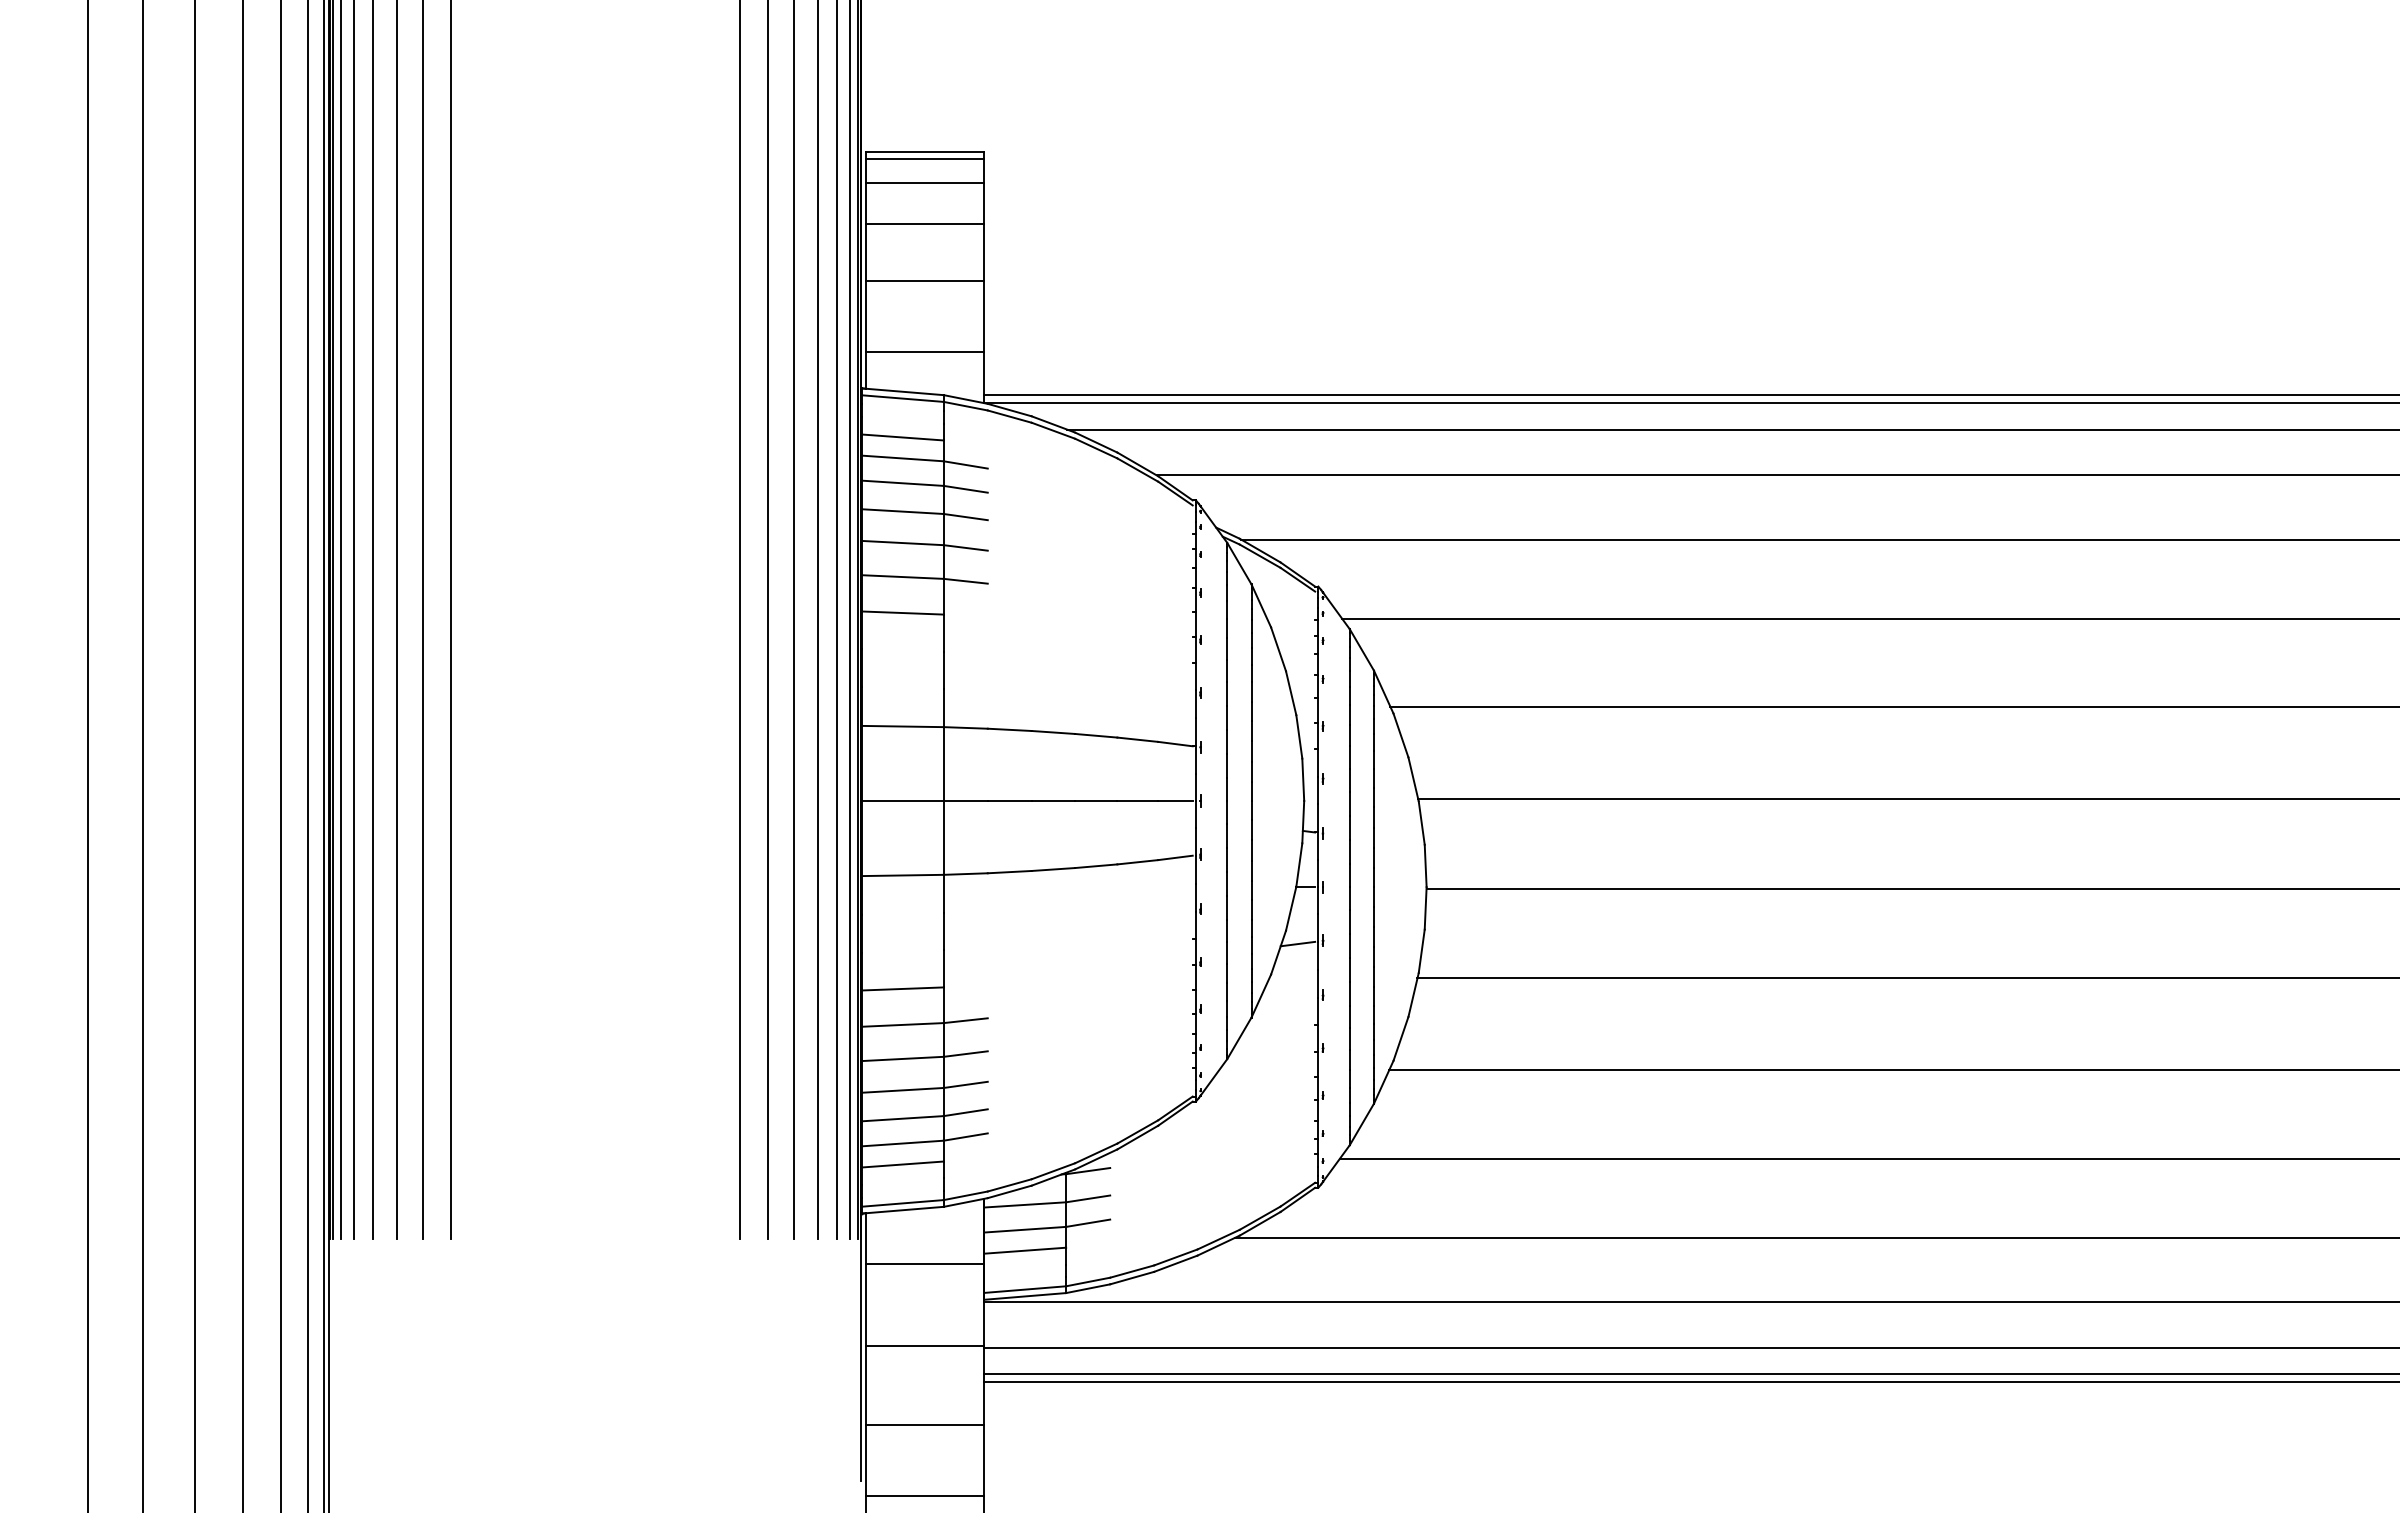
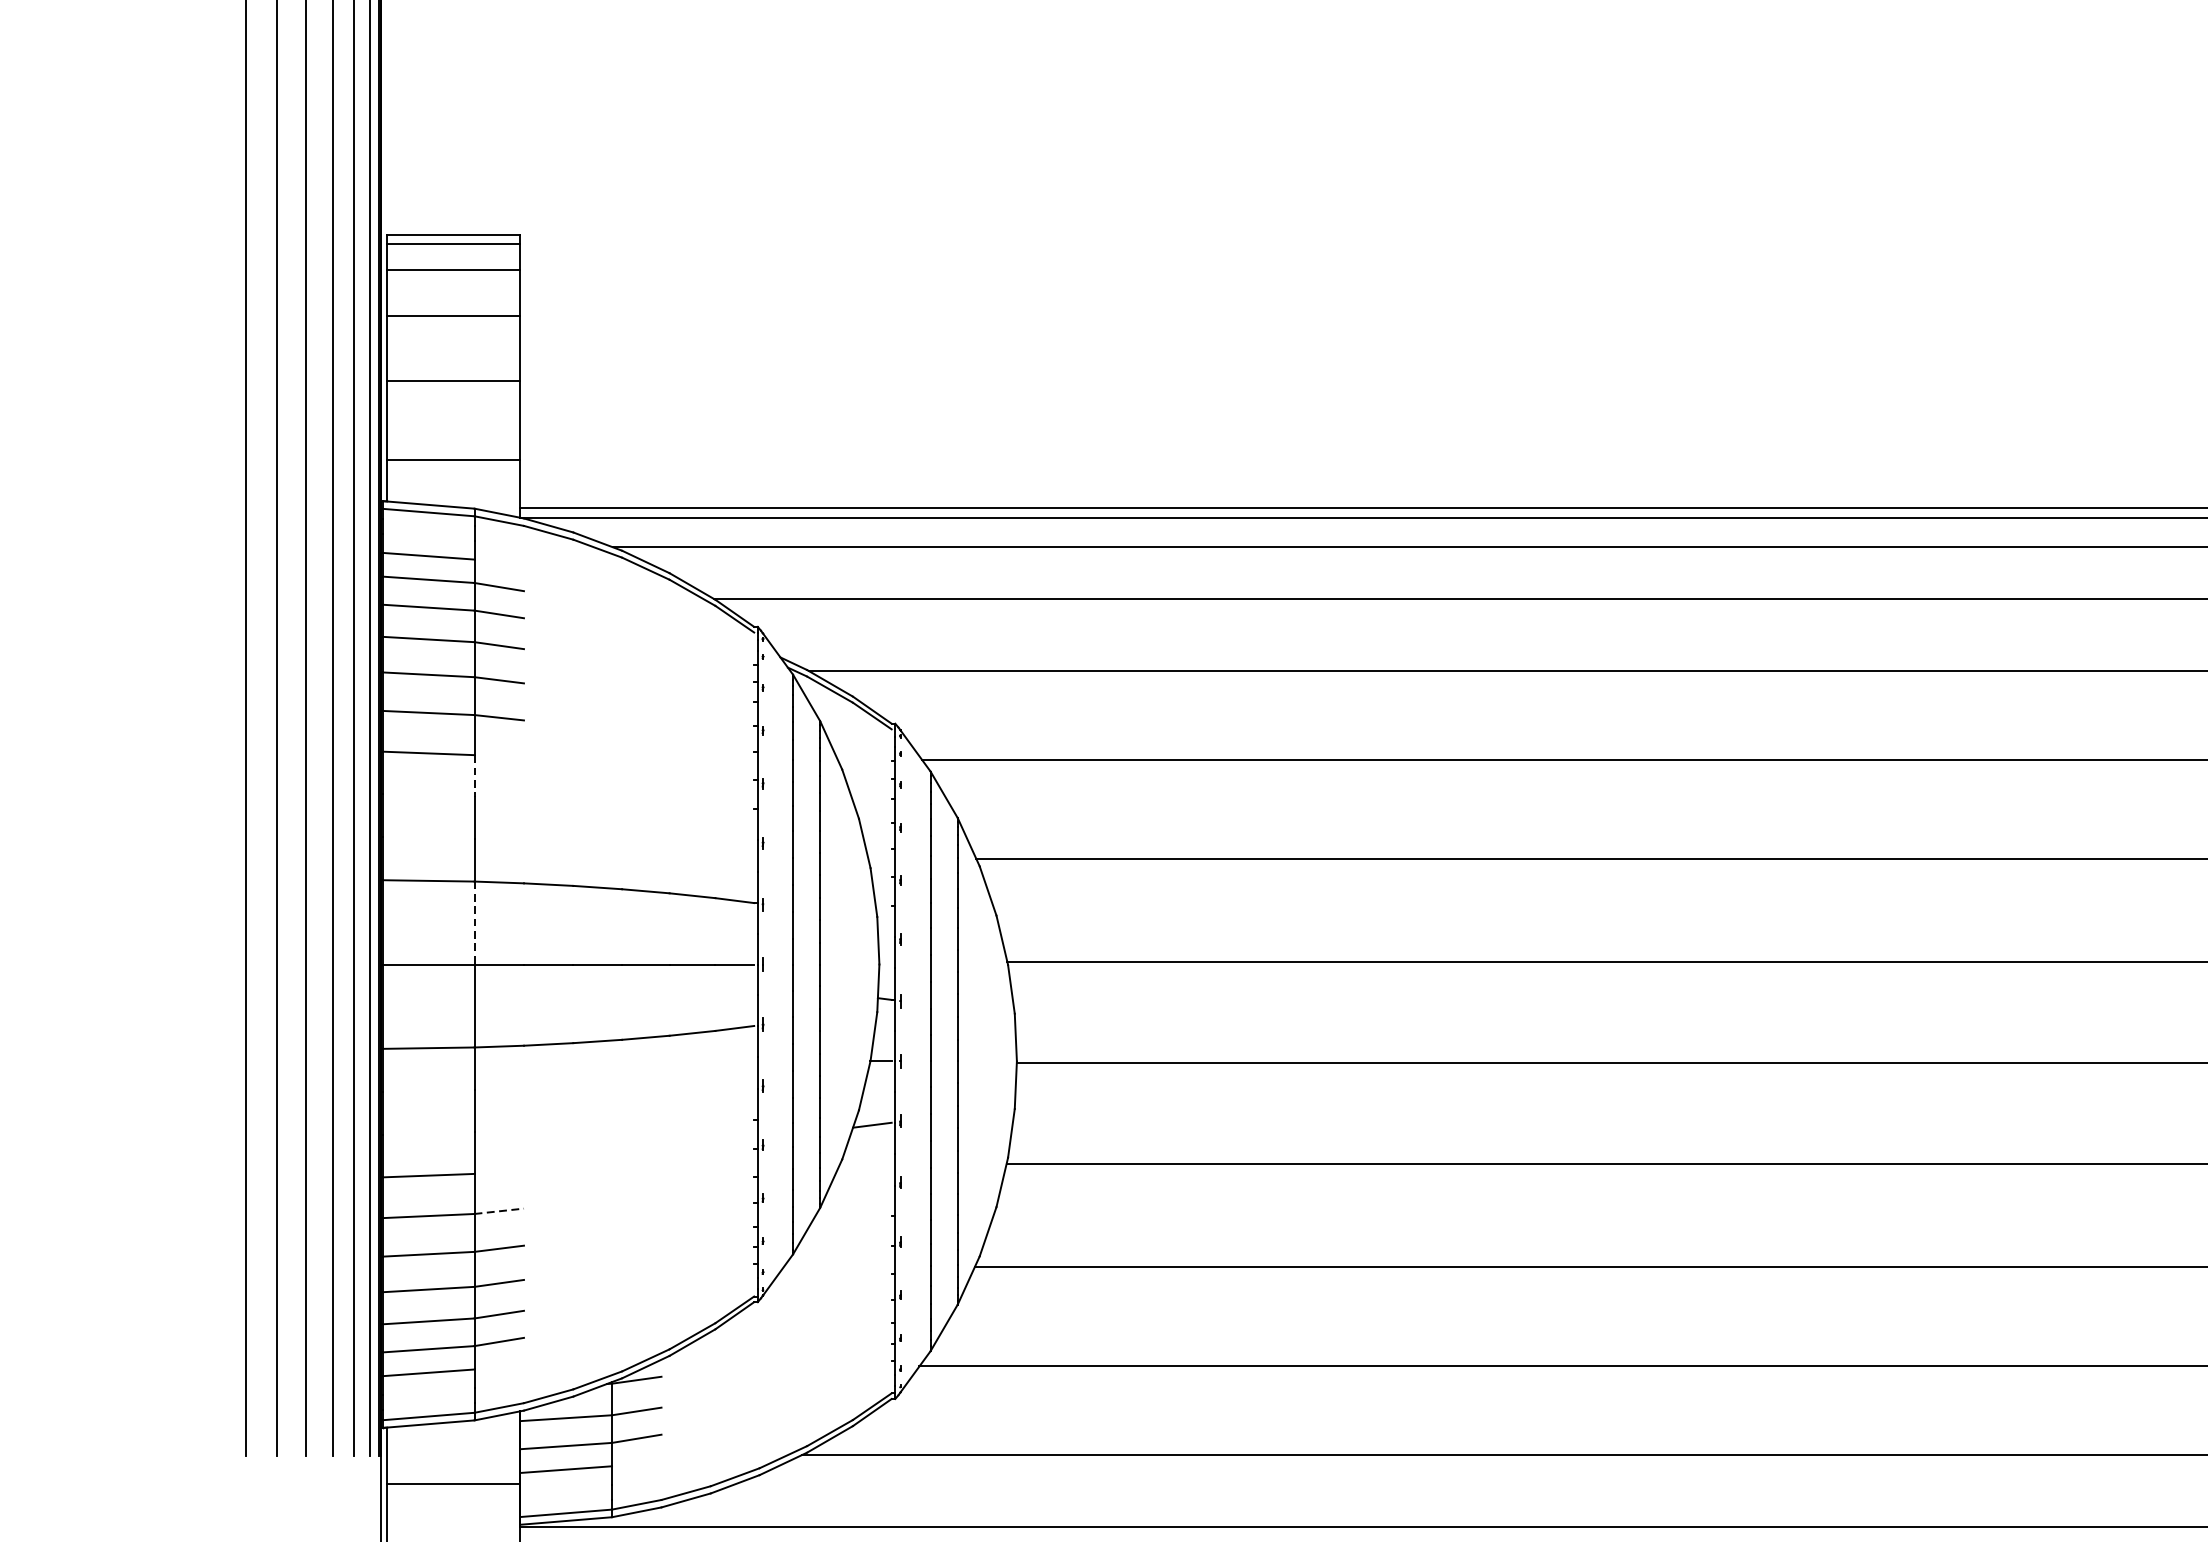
line: (943, 633) -> (474, 776), solid -> dashed
line: (943, 764) -> (474, 923), solid -> dashed
line: (966, 1020) -> (500, 1211), solid -> dashed

